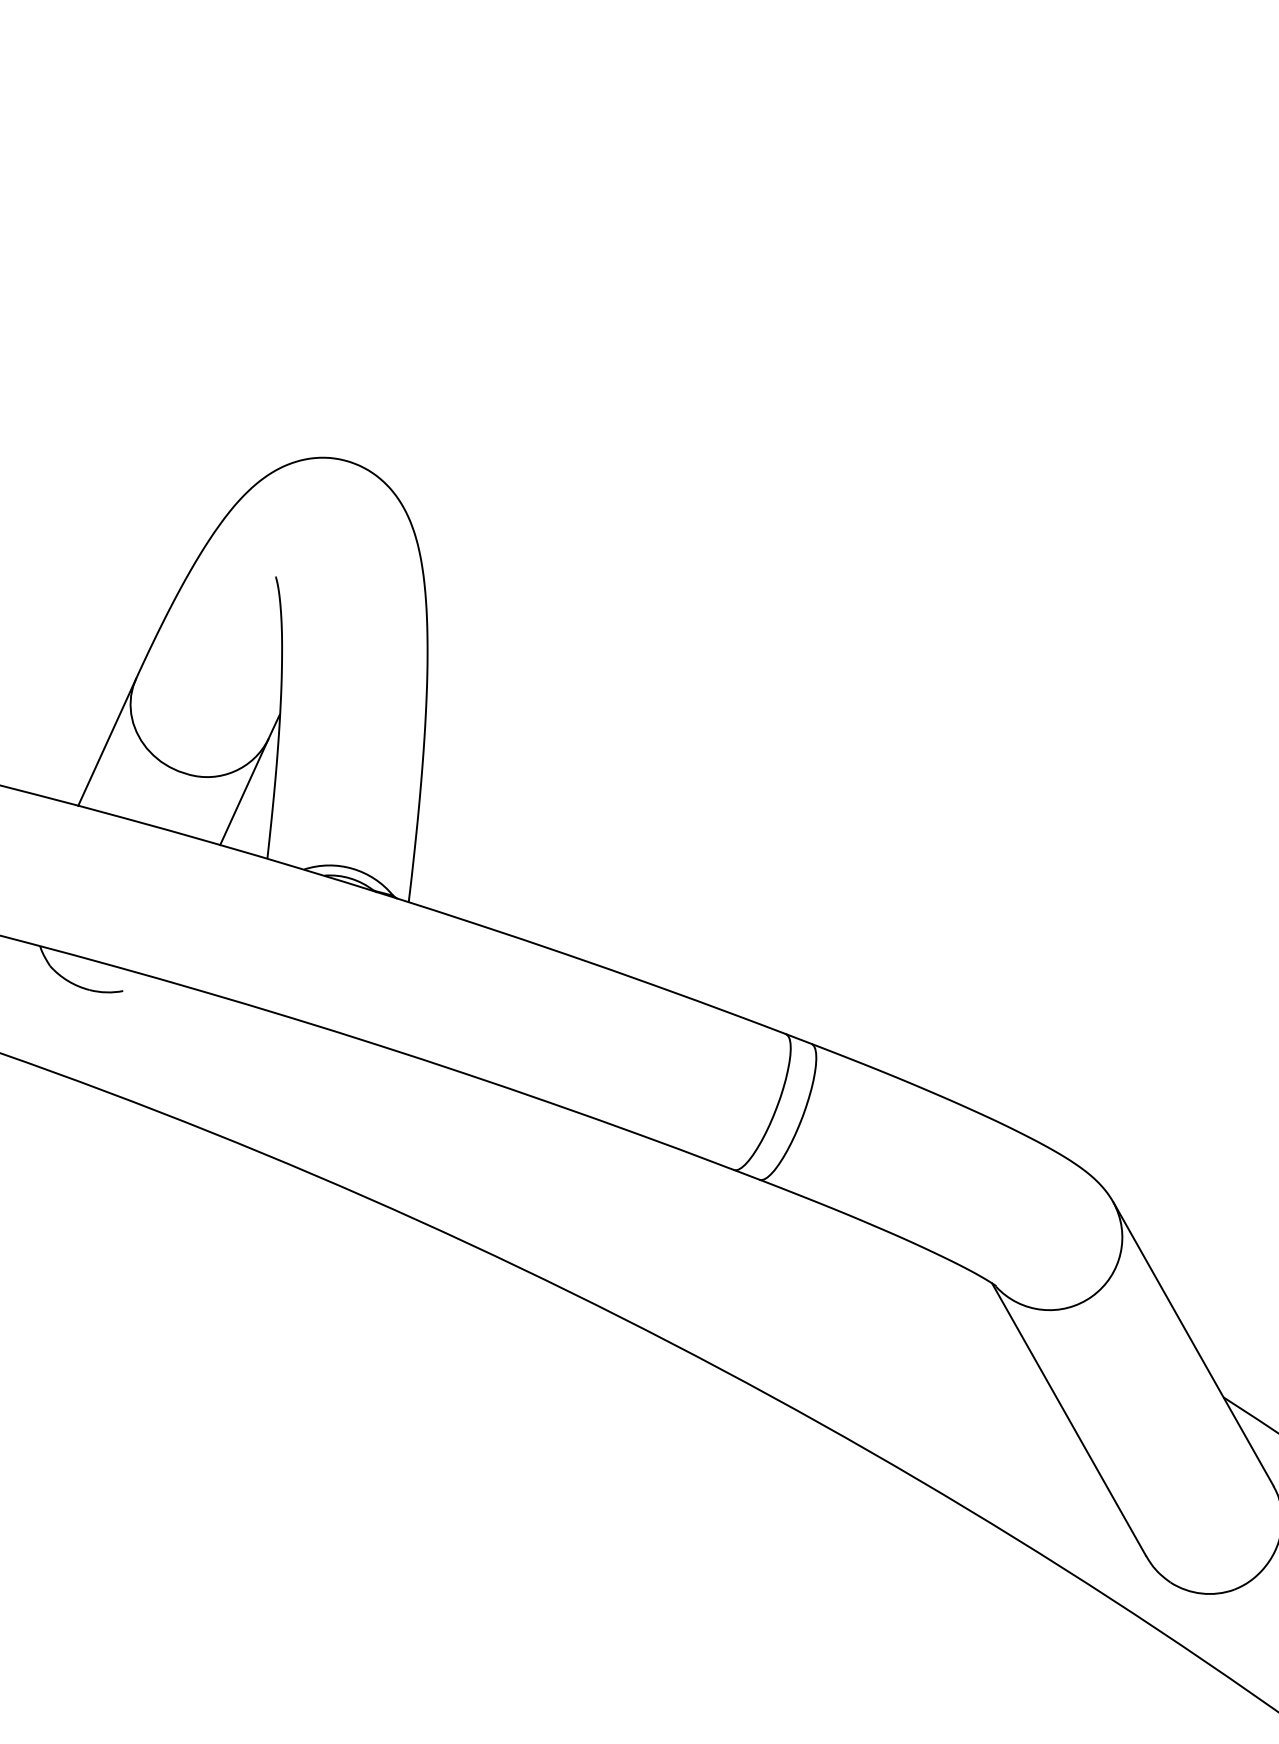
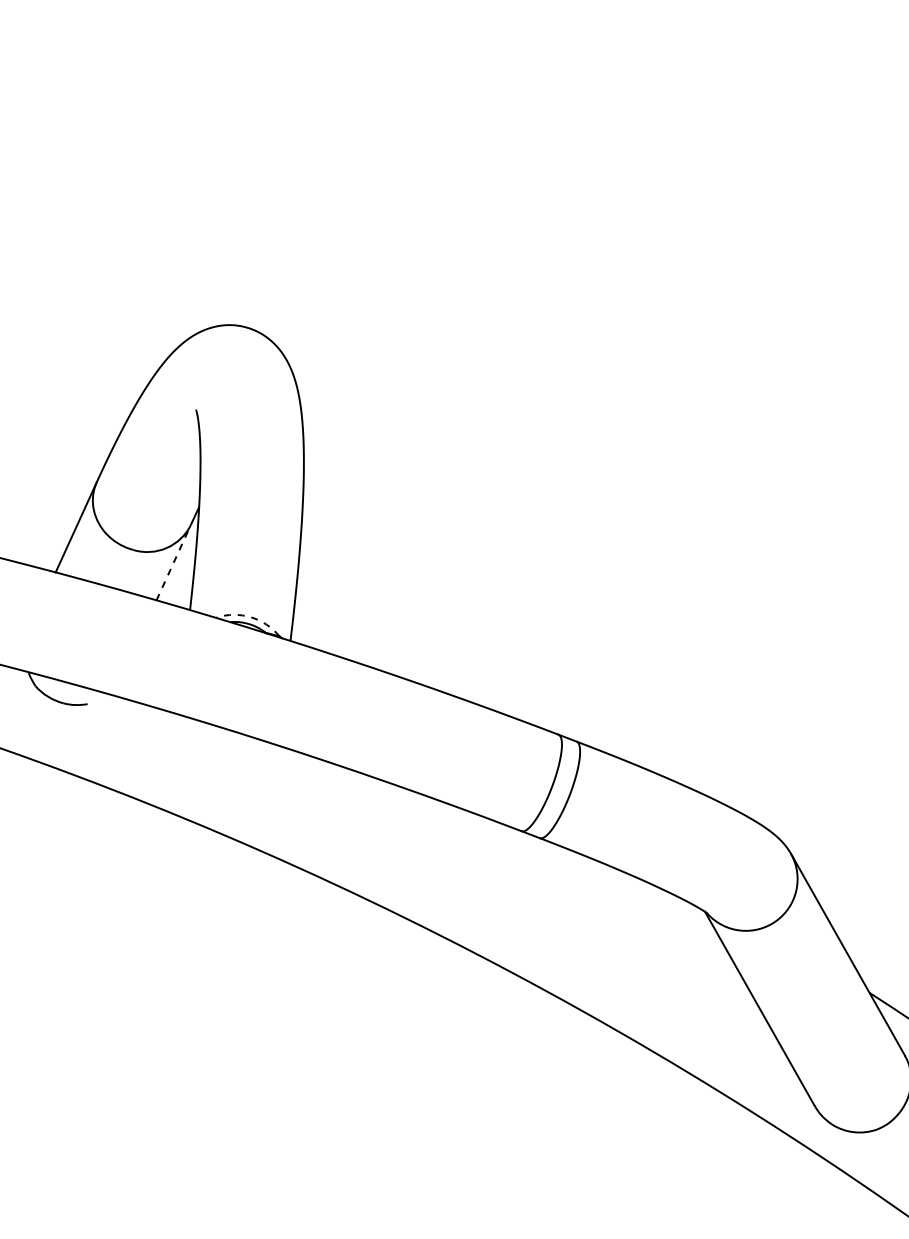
line: (244, 791) -> (173, 562), solid -> dashed
arc: (352, 868) -> (250, 617), solid -> dashed

